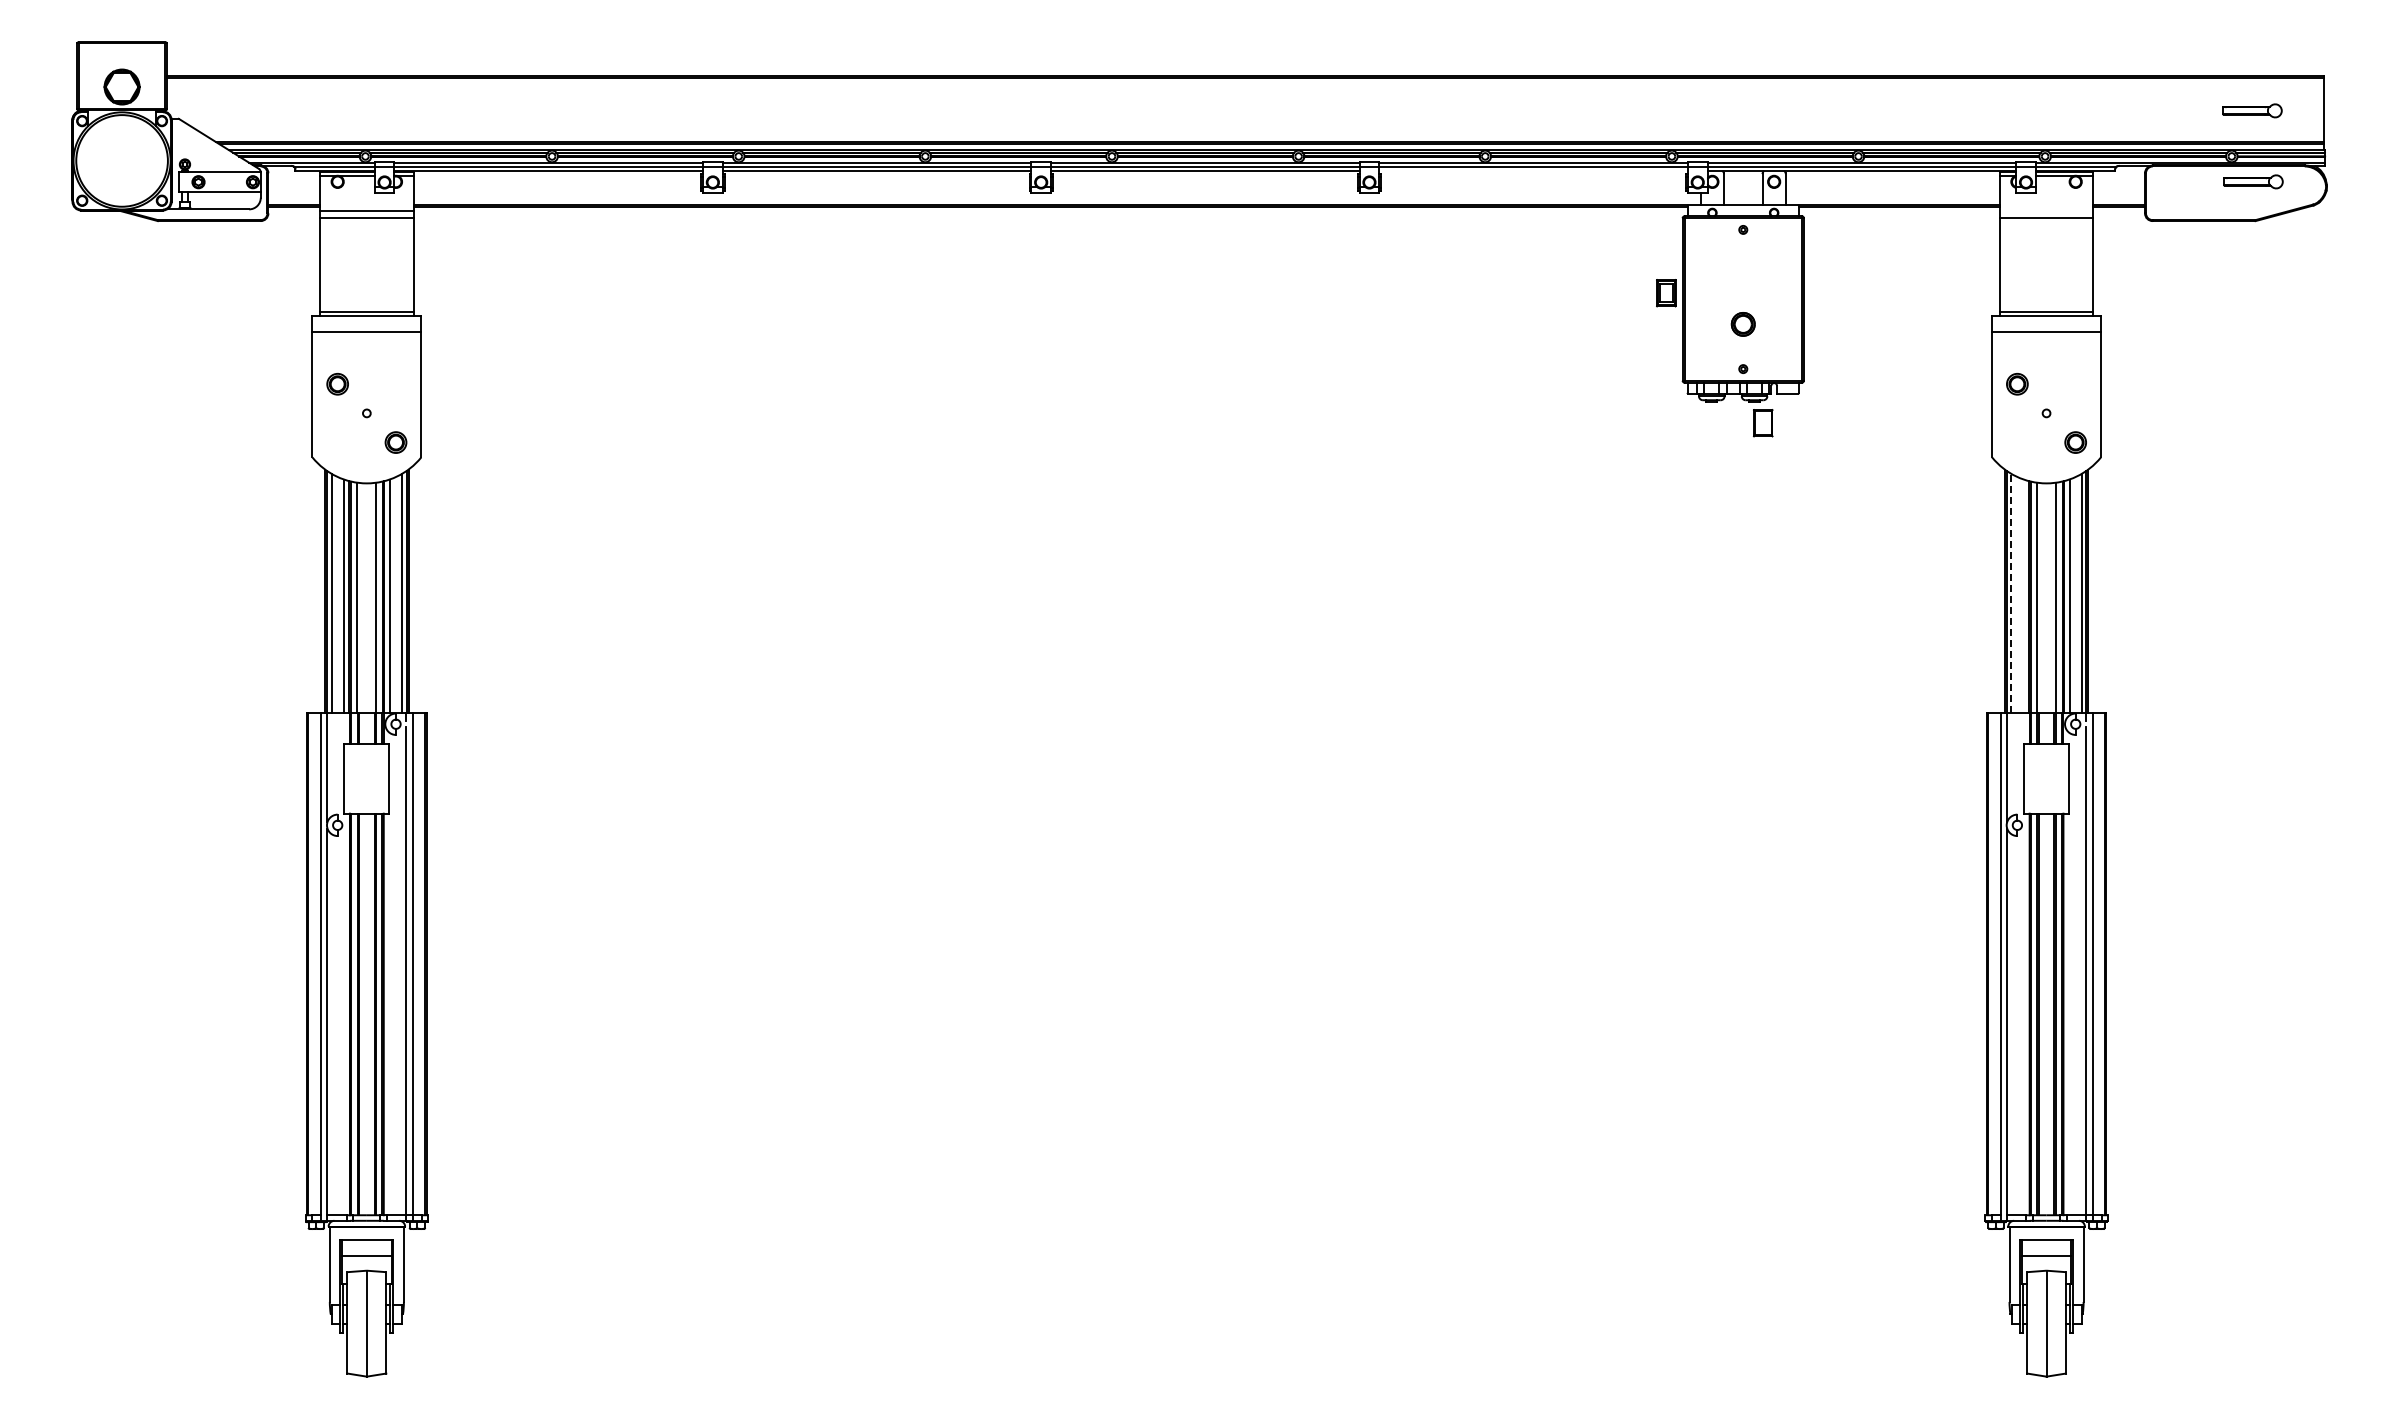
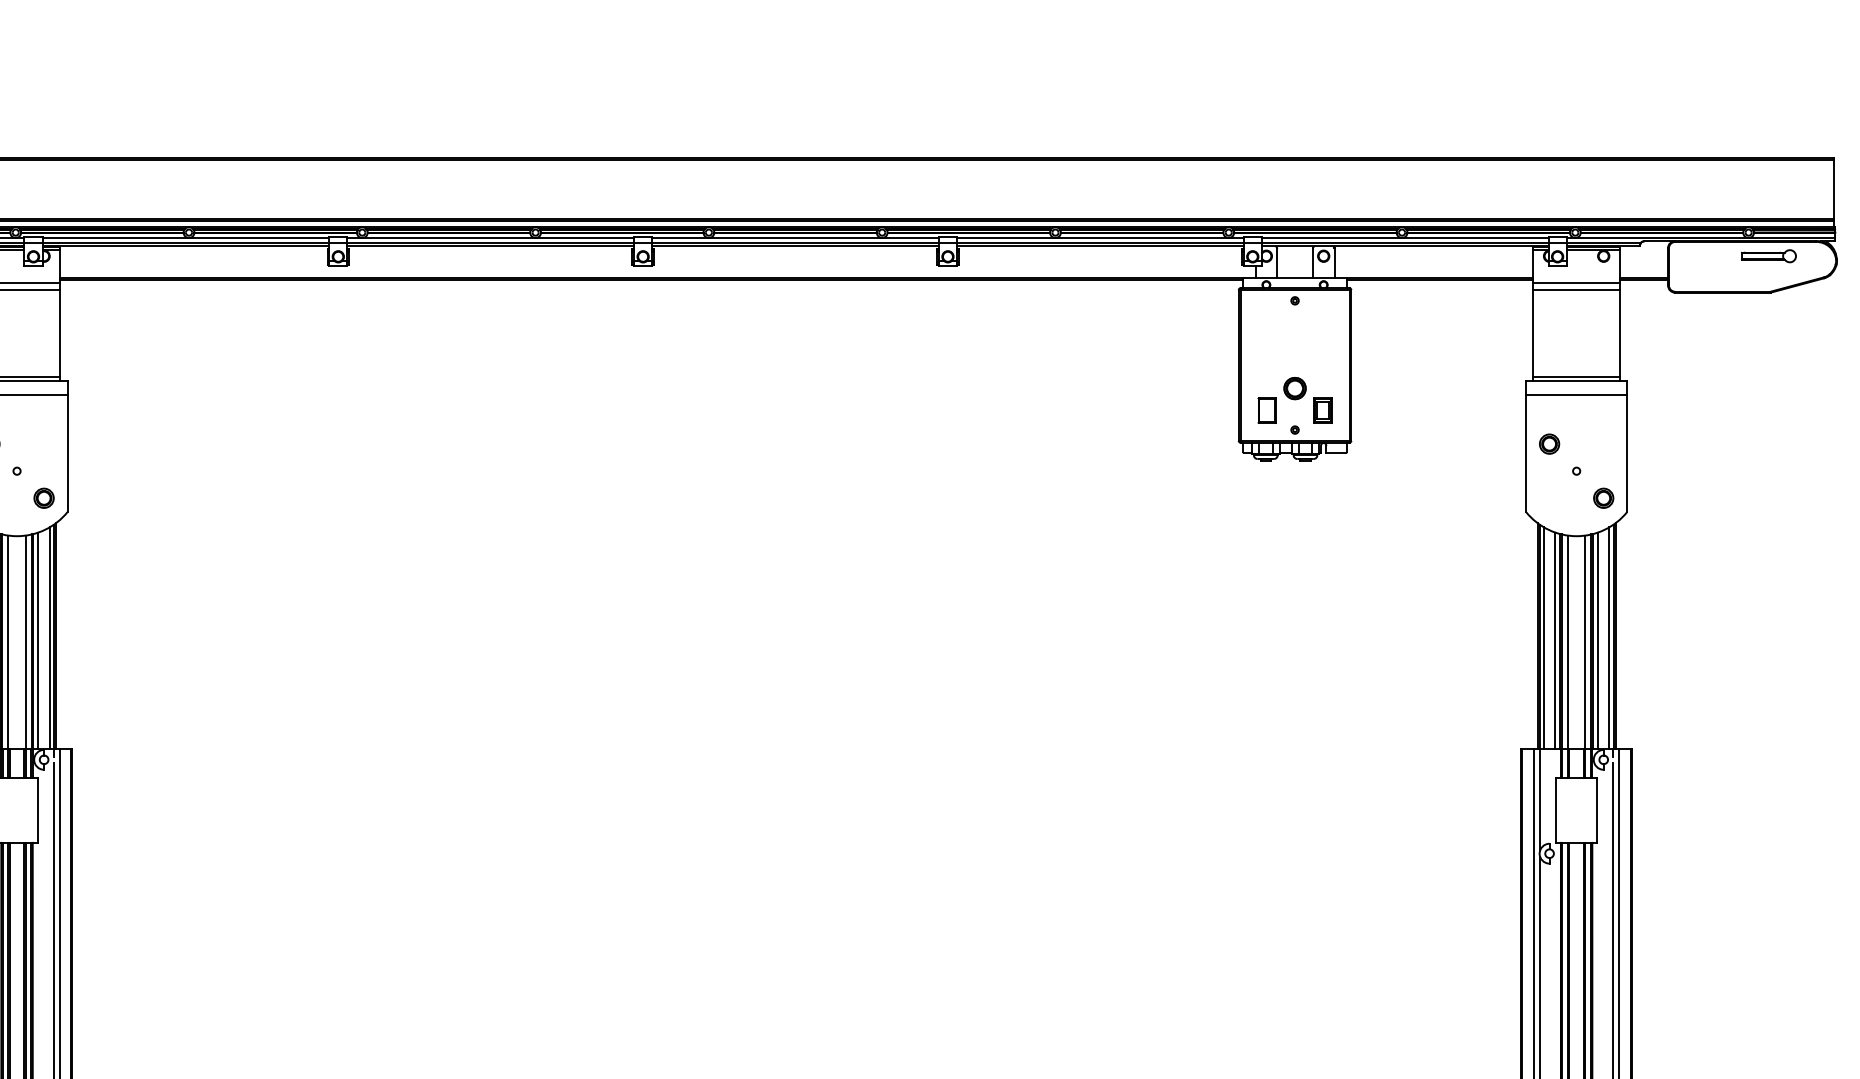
part: (2252, 110) -> (1767, 189), removed
line: (1533, 170) -> (1100, 245), added
line: (2046, 211) -> (1576, 283), added
part: (1666, 293) -> (1323, 410), moved
part: (1763, 423) -> (1267, 410), moved
line: (2011, 592) -> (1544, 637), dashed -> solid
line: (2023, 595) -> (1555, 640), added

